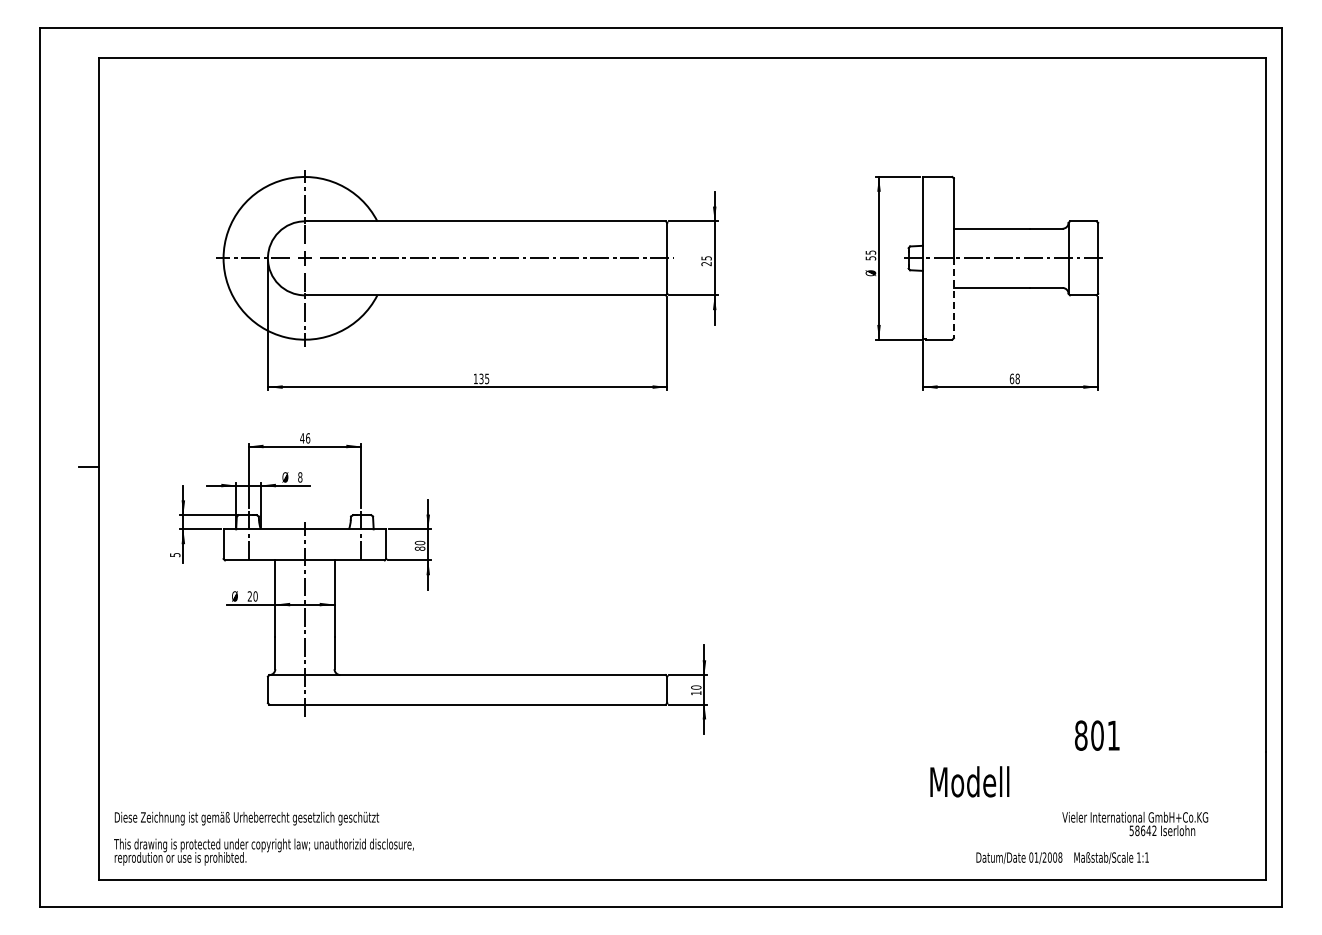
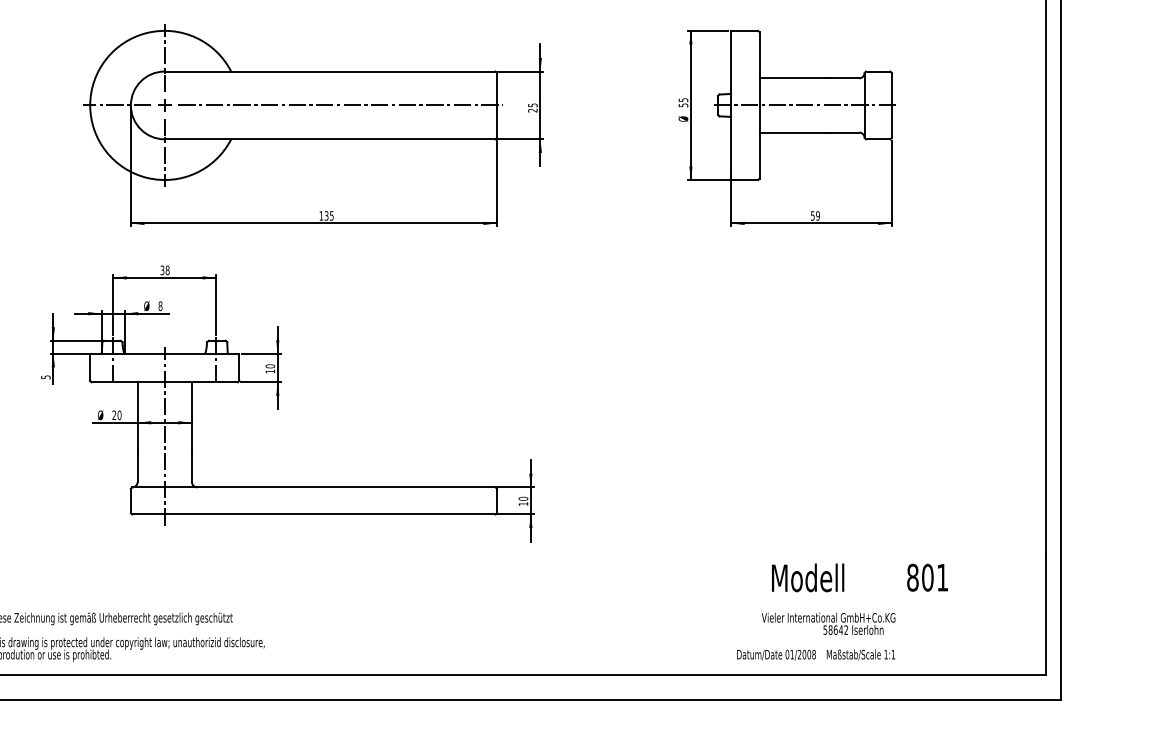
line: (953, 298) -> (759, 142), dashed -> solid
text: (1014, 378) -> (815, 215), 68 -> 59
text: (305, 438) -> (165, 270), 46 -> 38
text: (419, 548) -> (269, 371), 80 -> 10
text: (1097, 735) -> (927, 577), moved
text: (969, 781) -> (807, 577), moved
text: (1135, 823) -> (828, 623), moved
text: (1062, 857) -> (816, 654), moved

